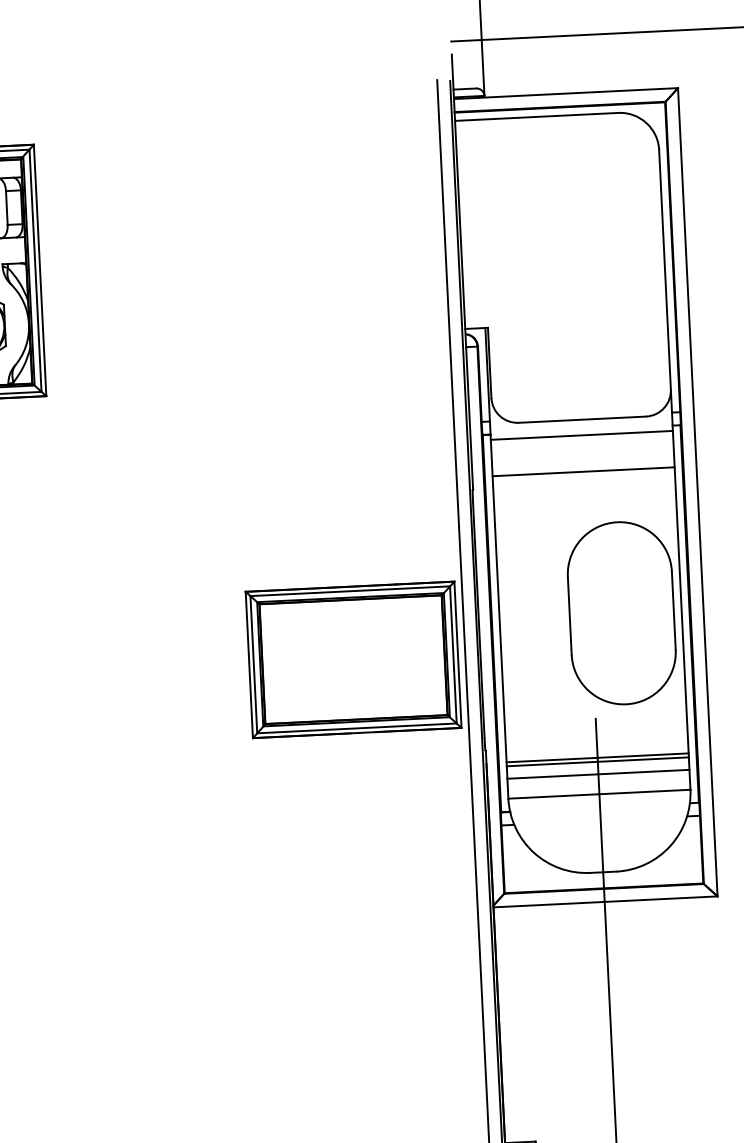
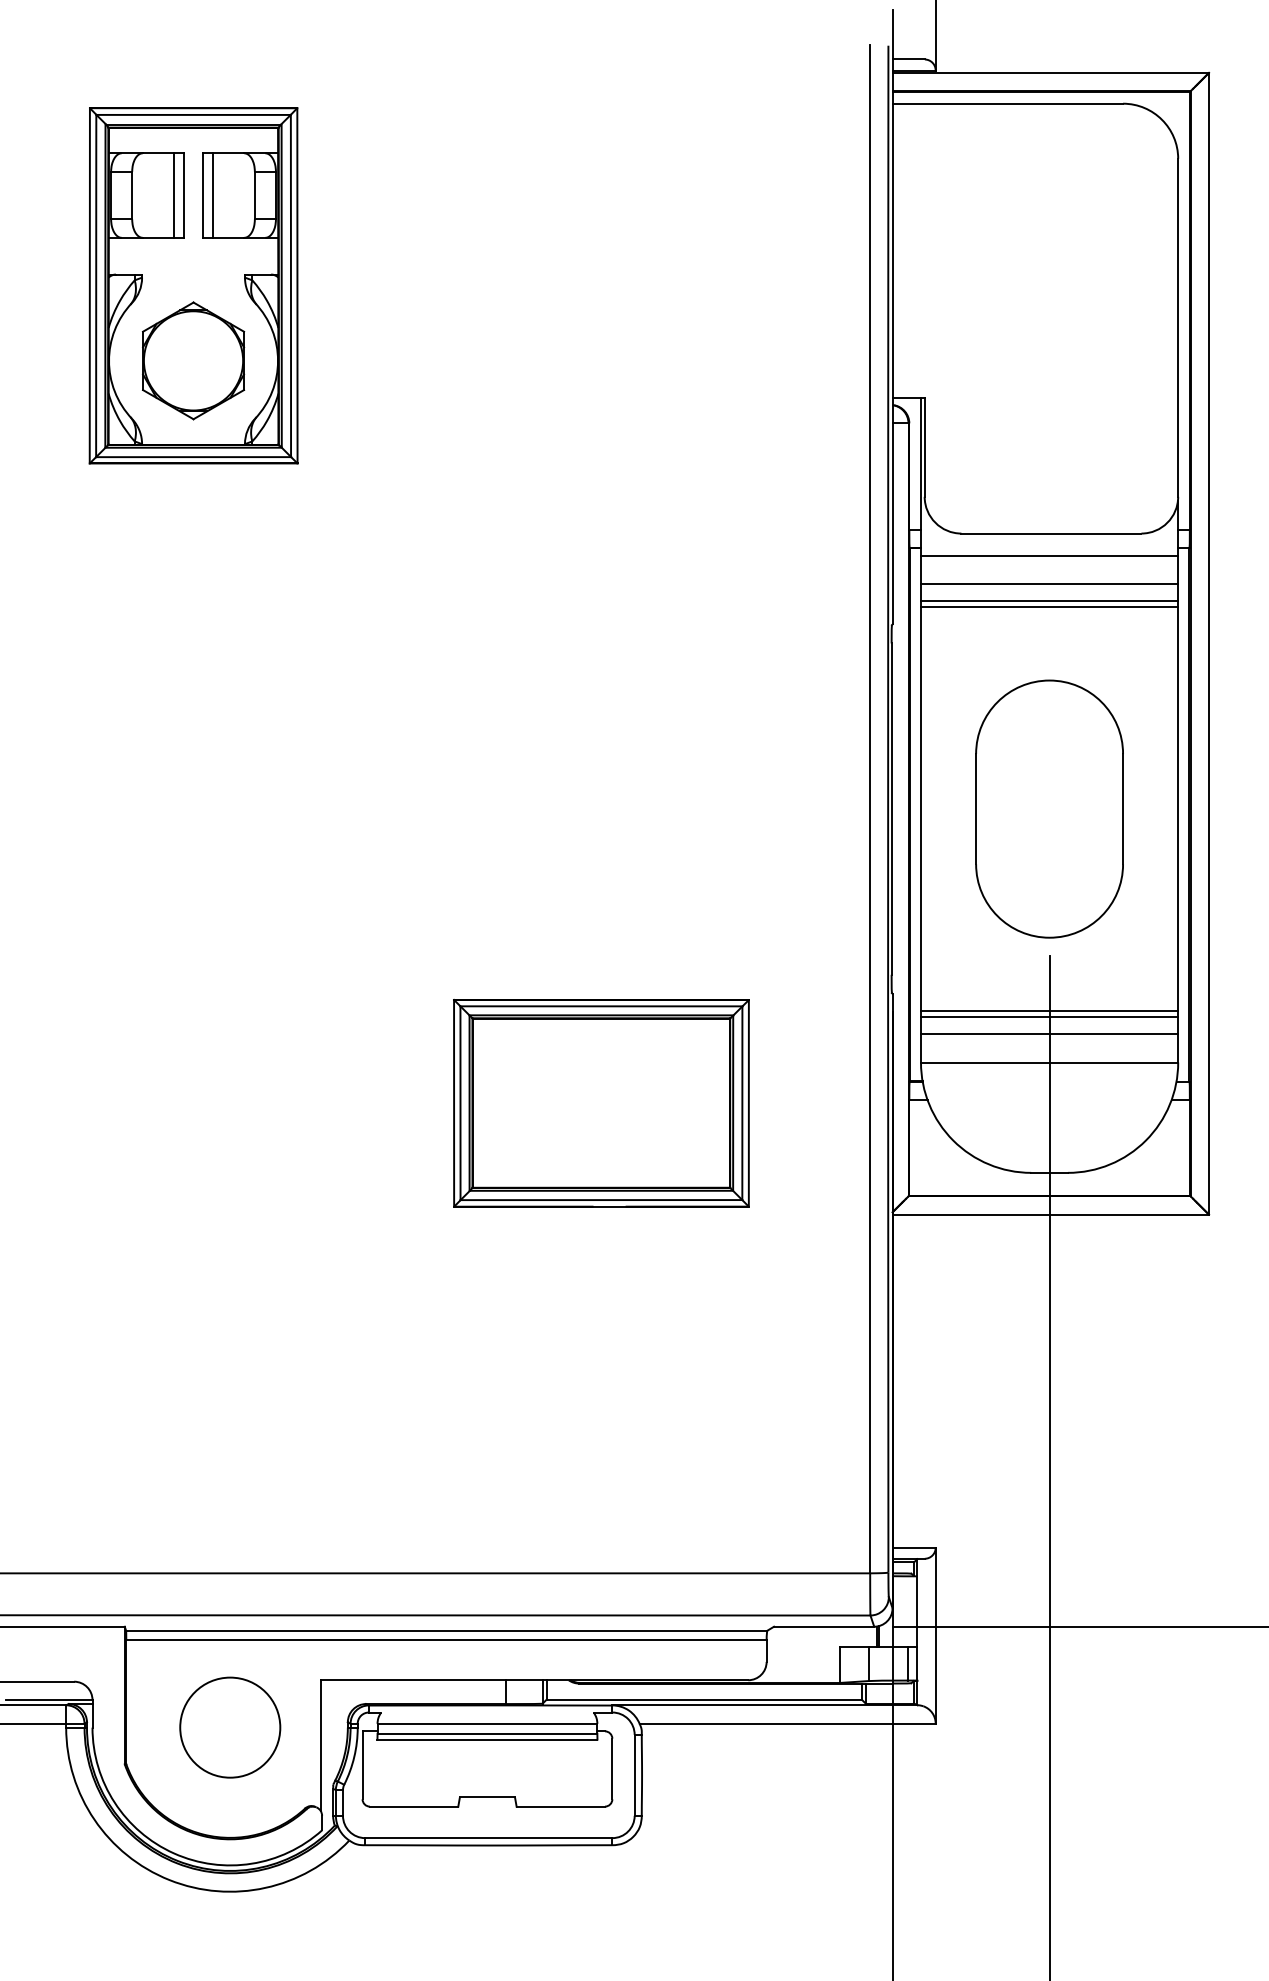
line: (582, 455) -> (1049, 583), added
line: (583, 467) -> (1049, 601), added
part: (621, 612) -> (1049, 808), moved
part: (353, 660) -> (601, 1103), moved

